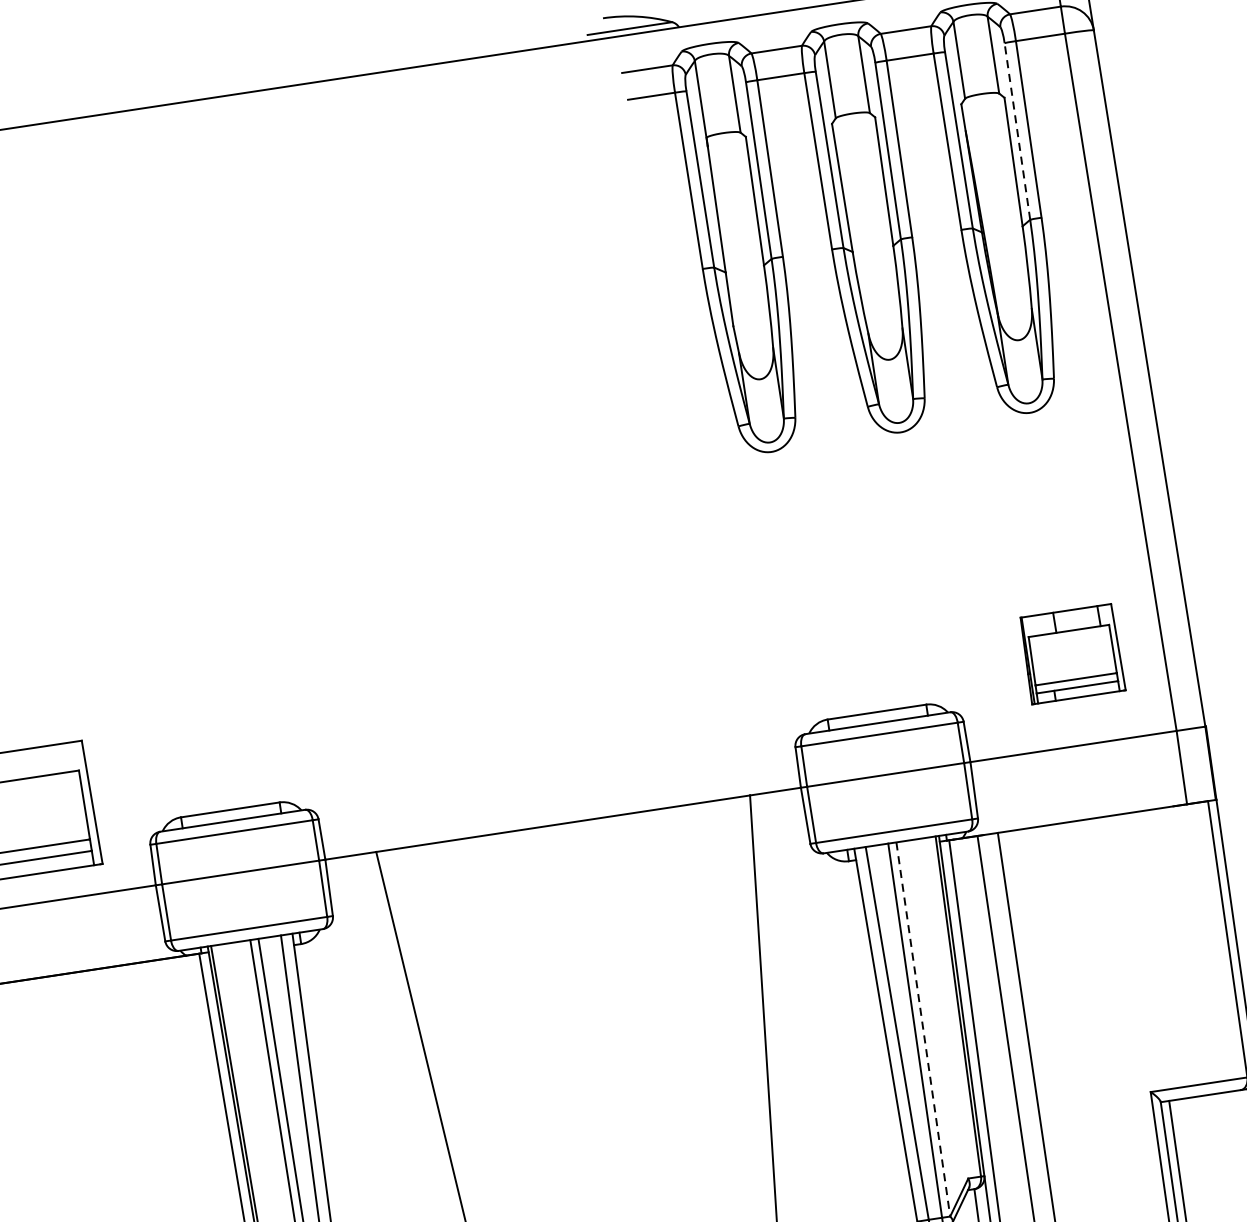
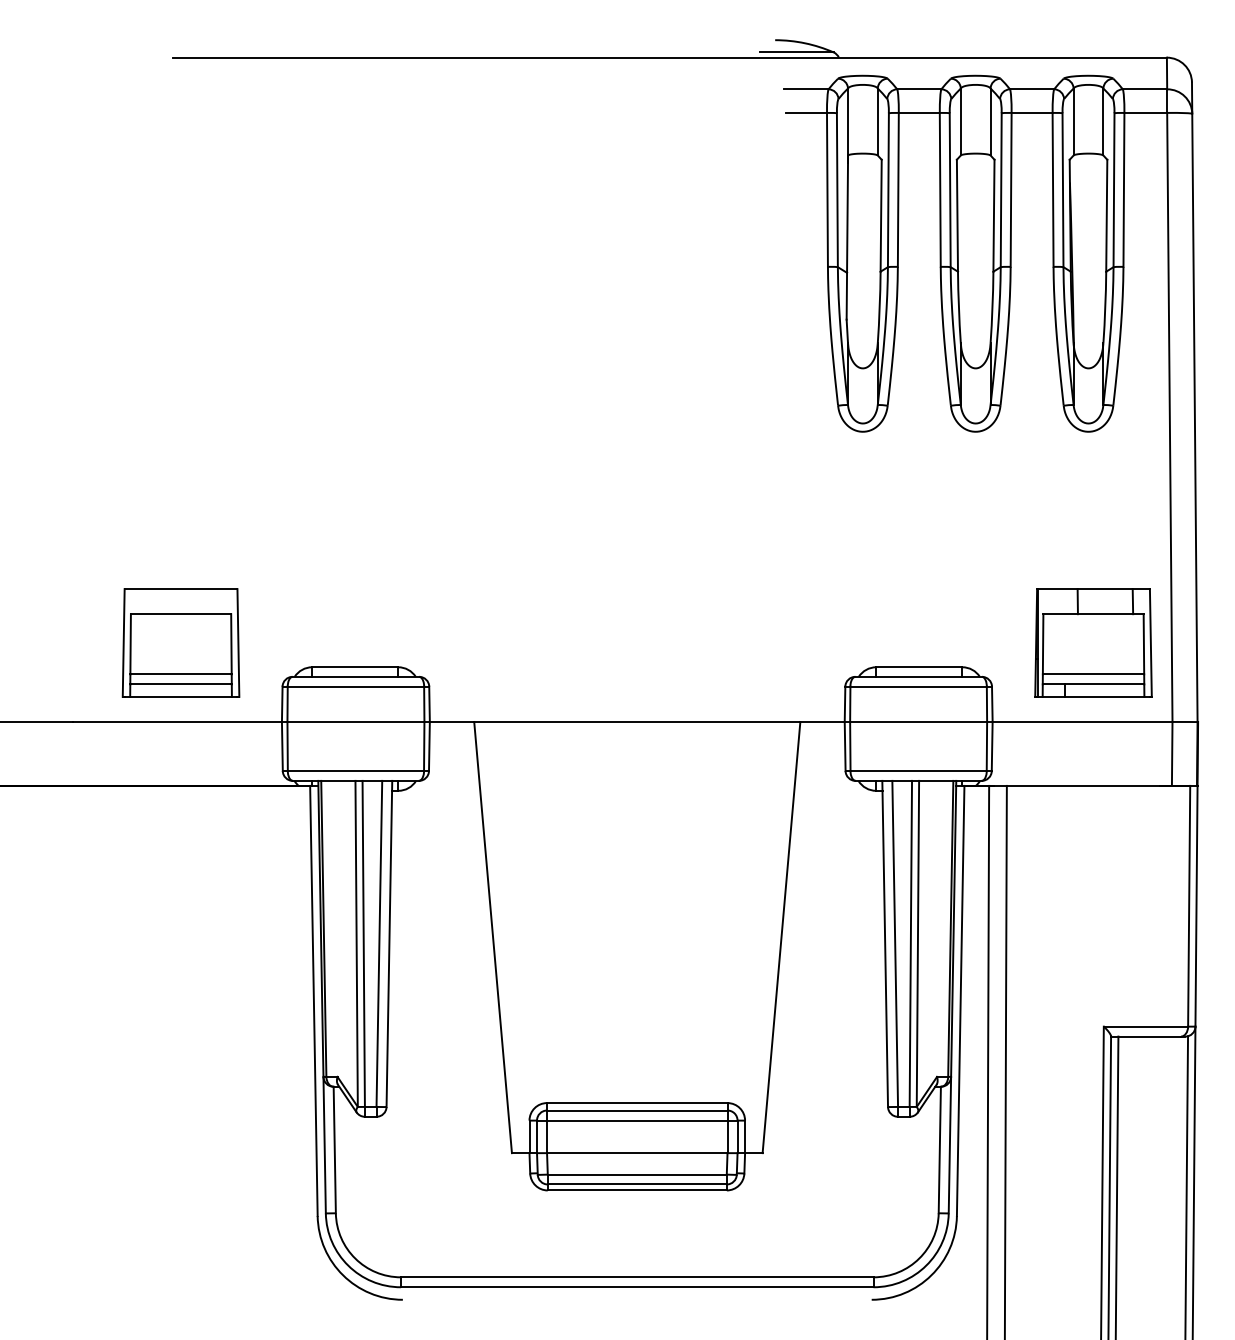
line: (1018, 131) -> (1114, 190), dashed -> solid
part: (1072, 653) -> (1093, 642), size x1.43
line: (922, 1030) -> (917, 944), dashed -> solid

